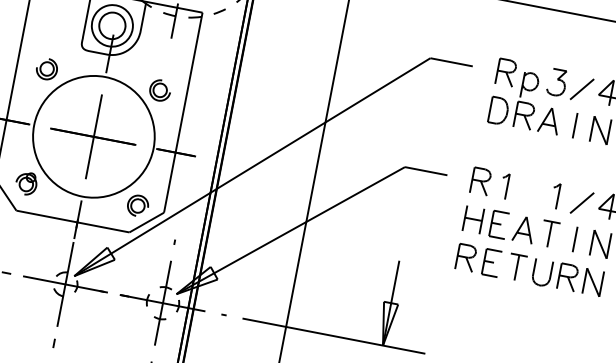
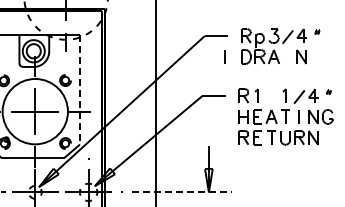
line: (182, 111) -> (79, 89), solid -> dashed
line: (574, 124) -> (224, 56), moved
line: (334, 336) -> (182, 192), solid -> dashed

